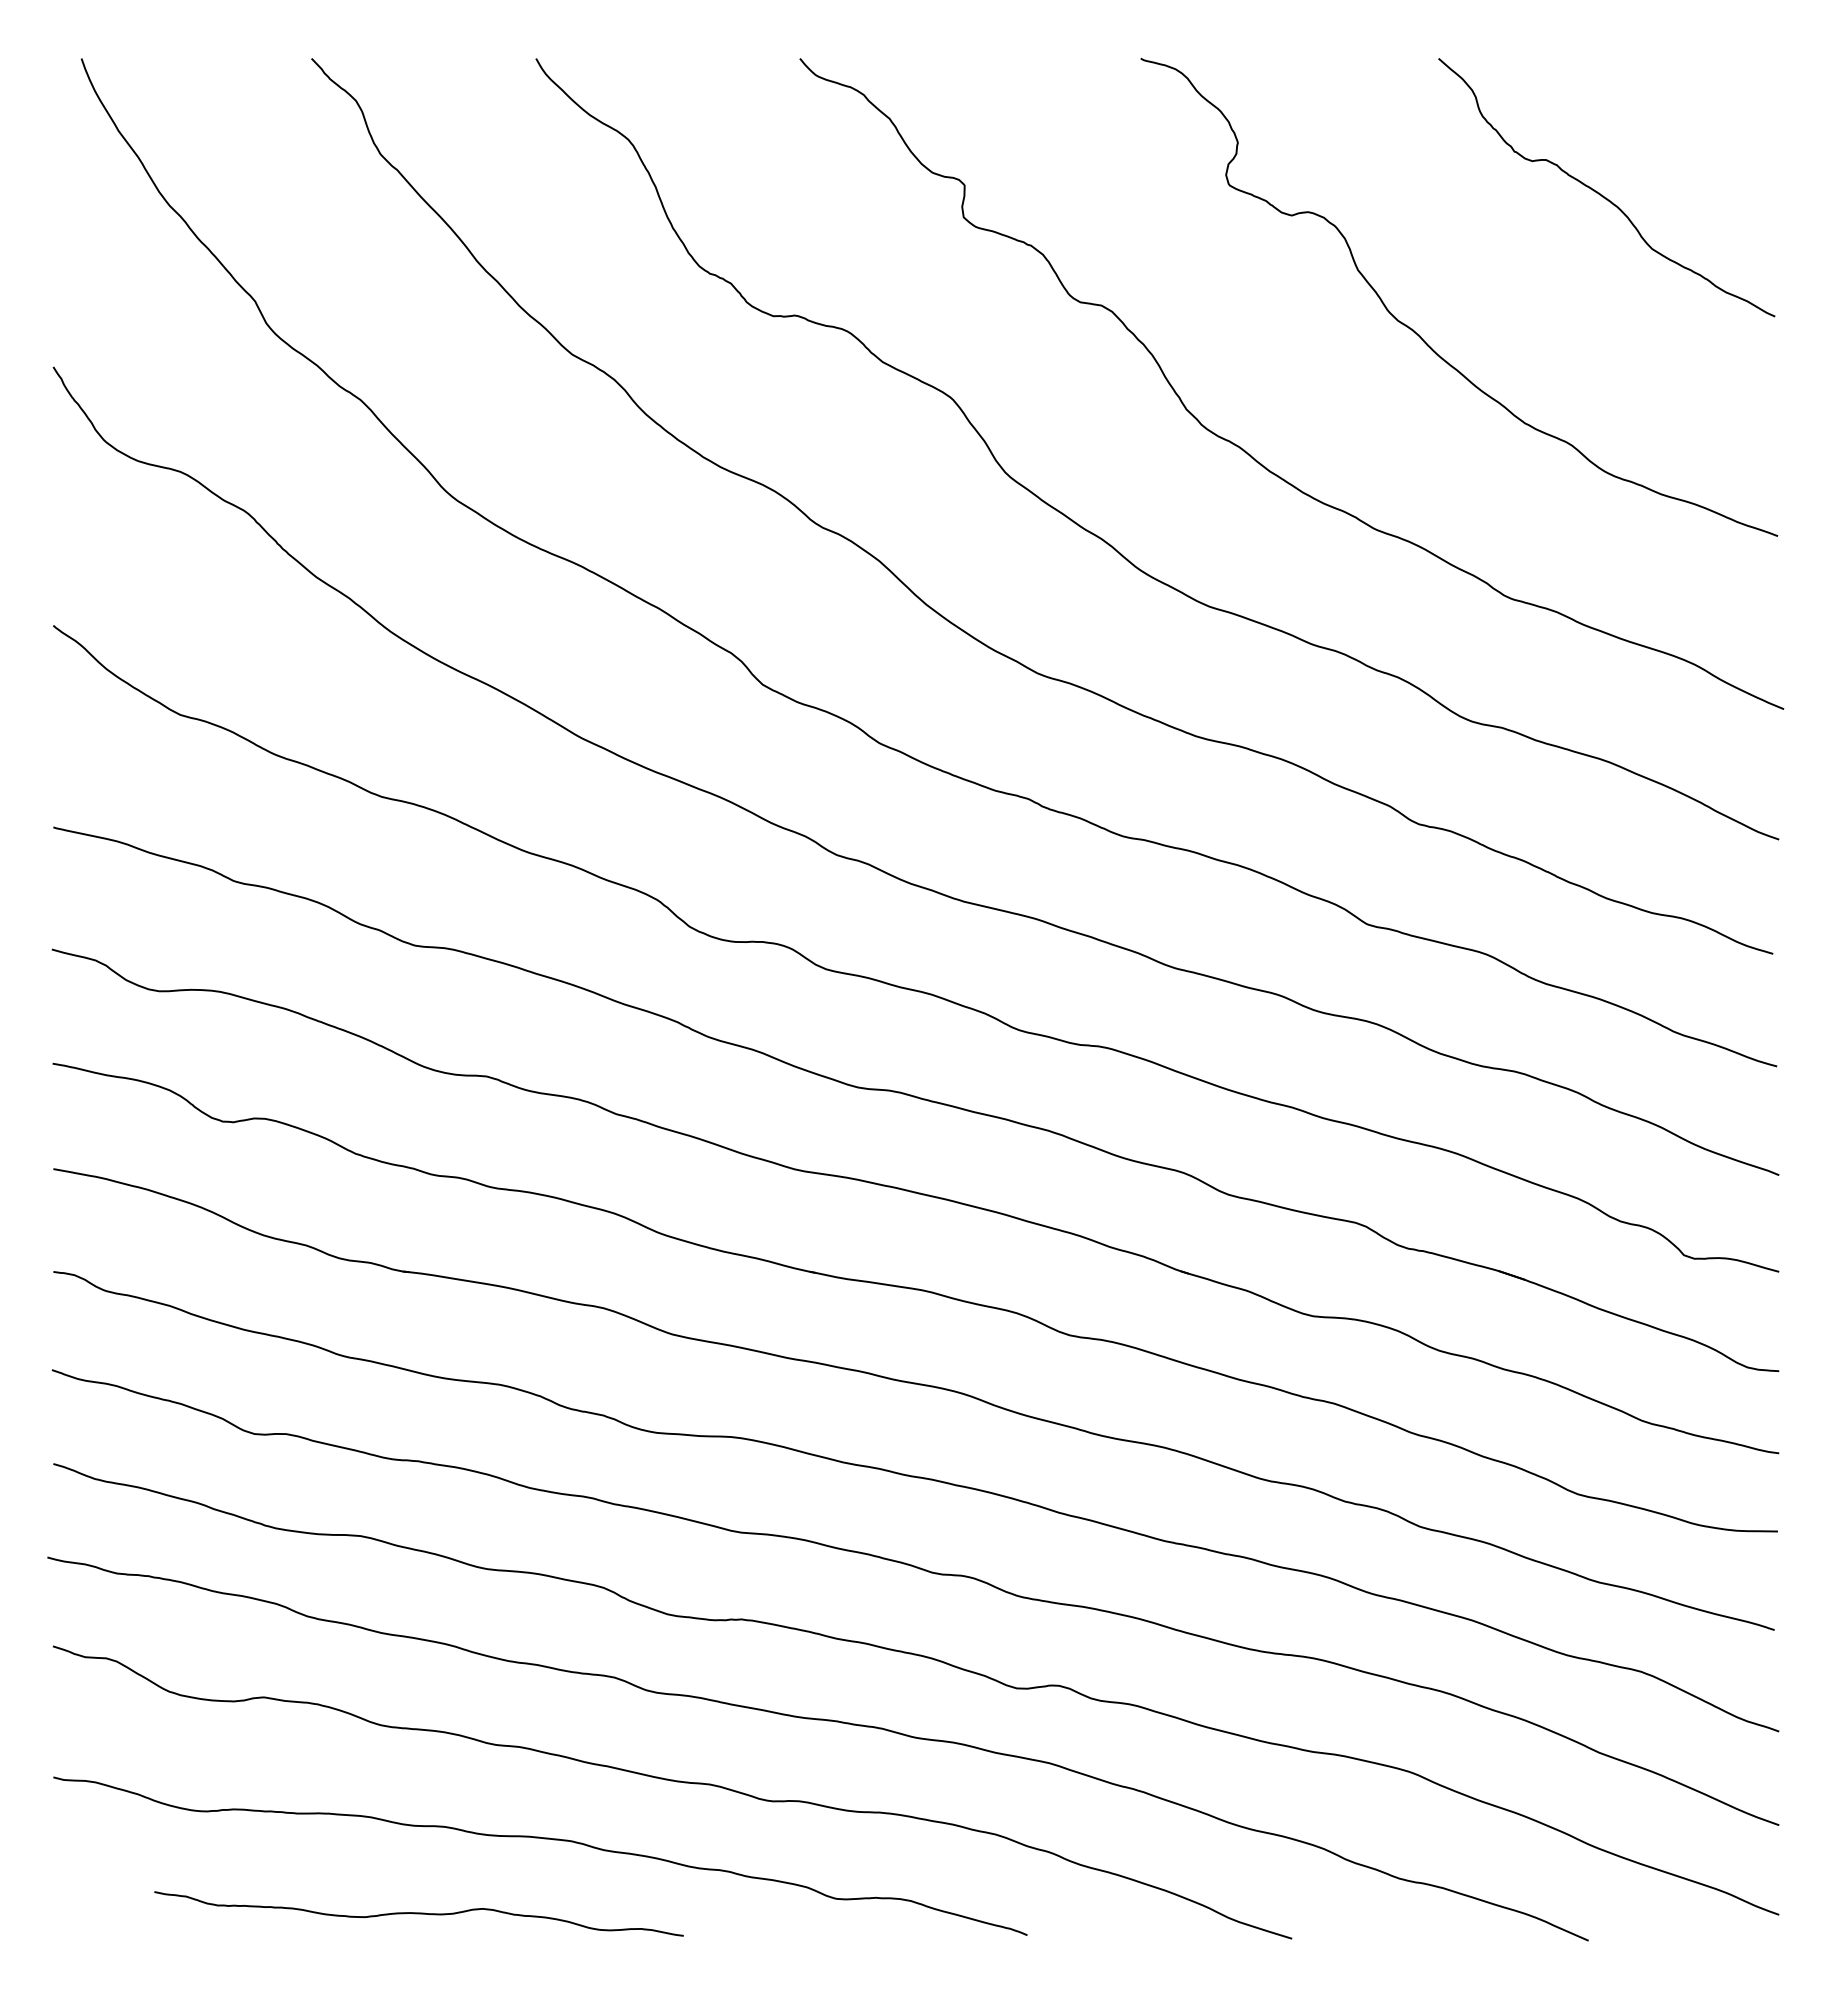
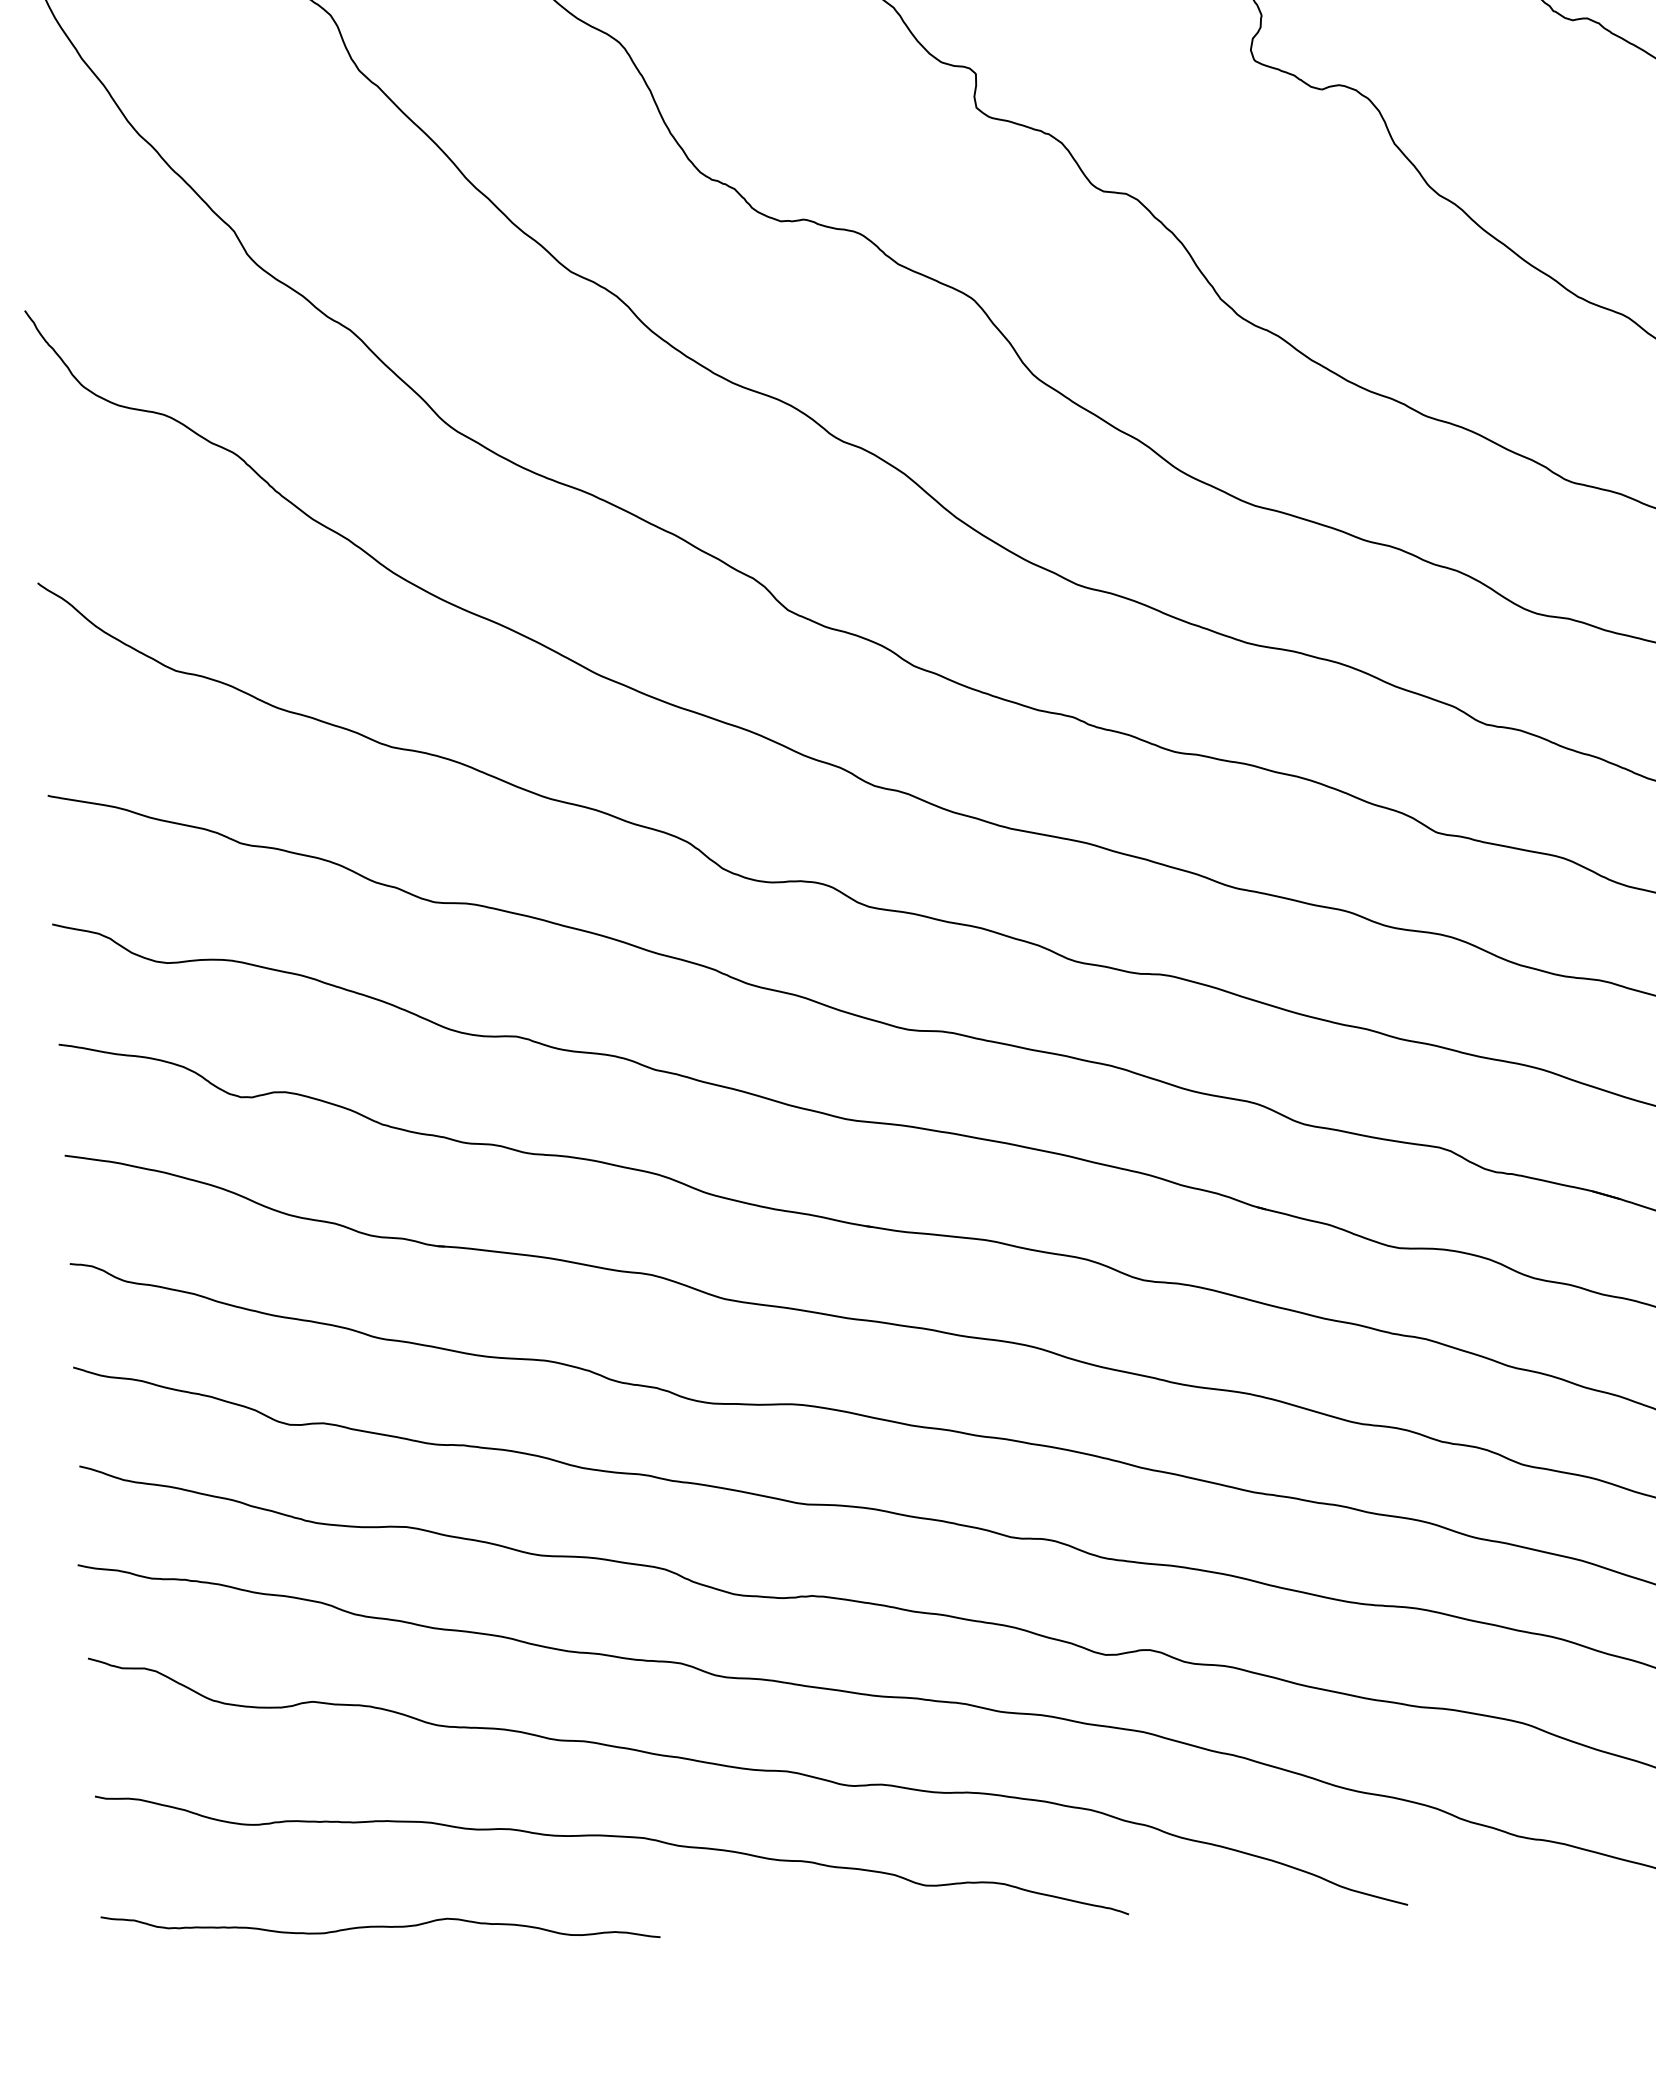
curve: (418, 1913) -> (379, 1926), moved

